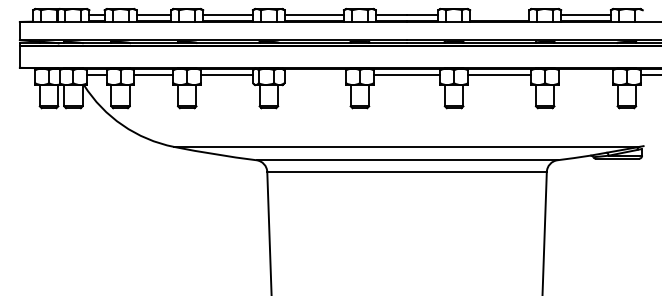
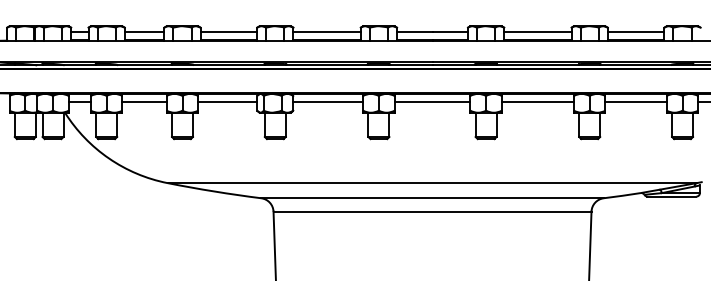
line: (499, 14) -> (537, 32), added
line: (315, 75) -> (328, 101), added
line: (586, 75) -> (636, 101), added

